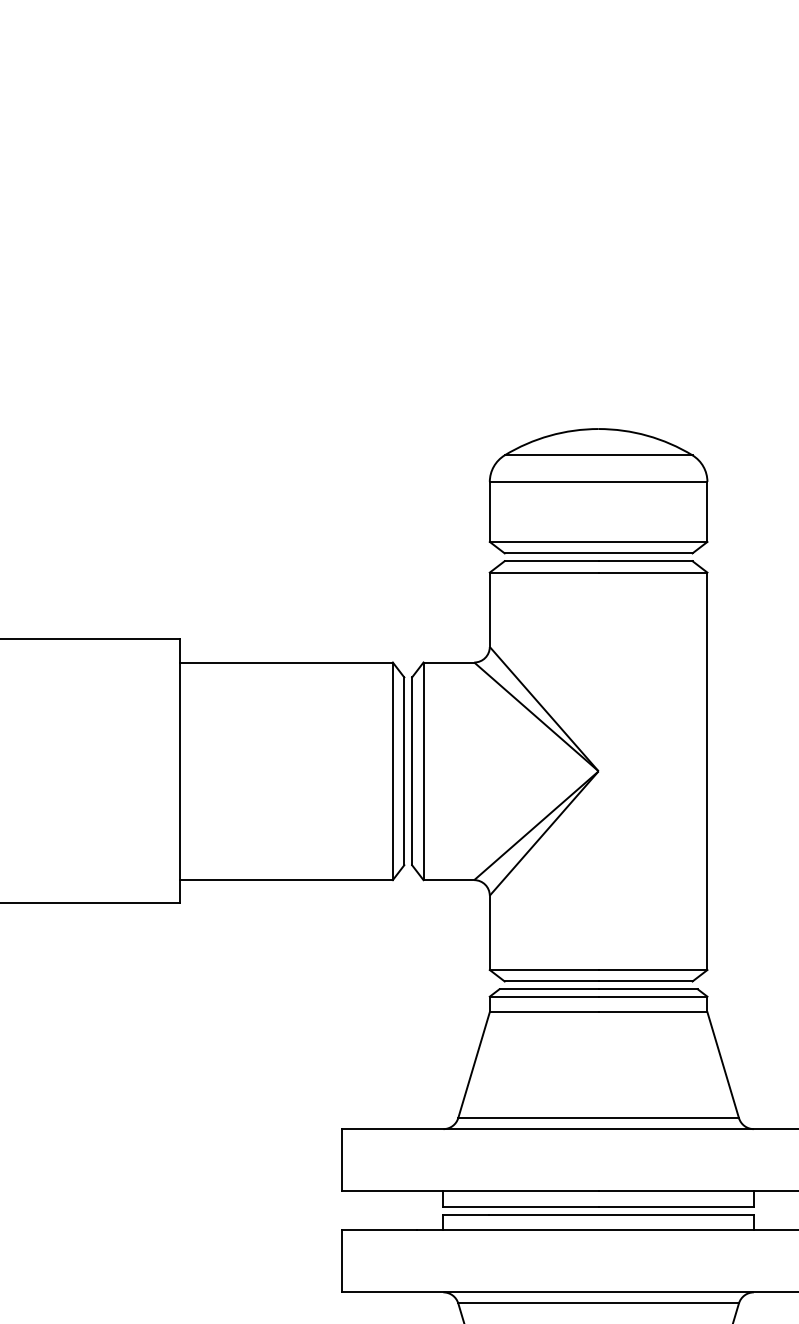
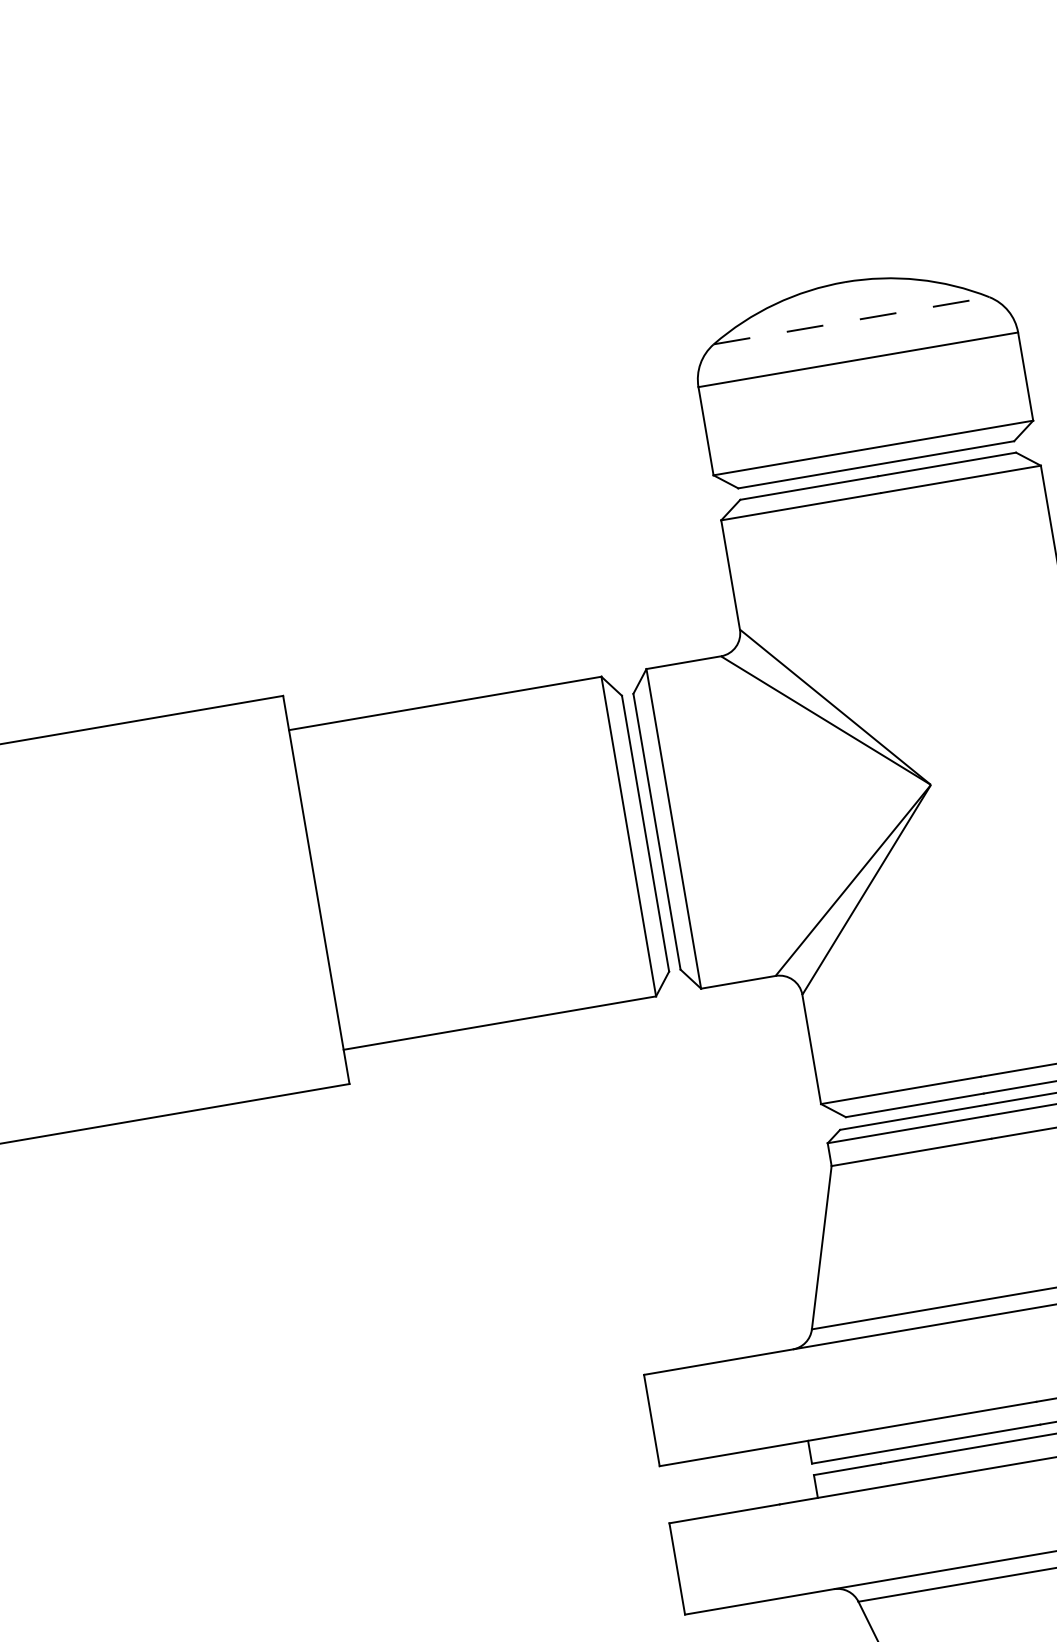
line: (598, 455) -> (851, 321), solid -> dashed

